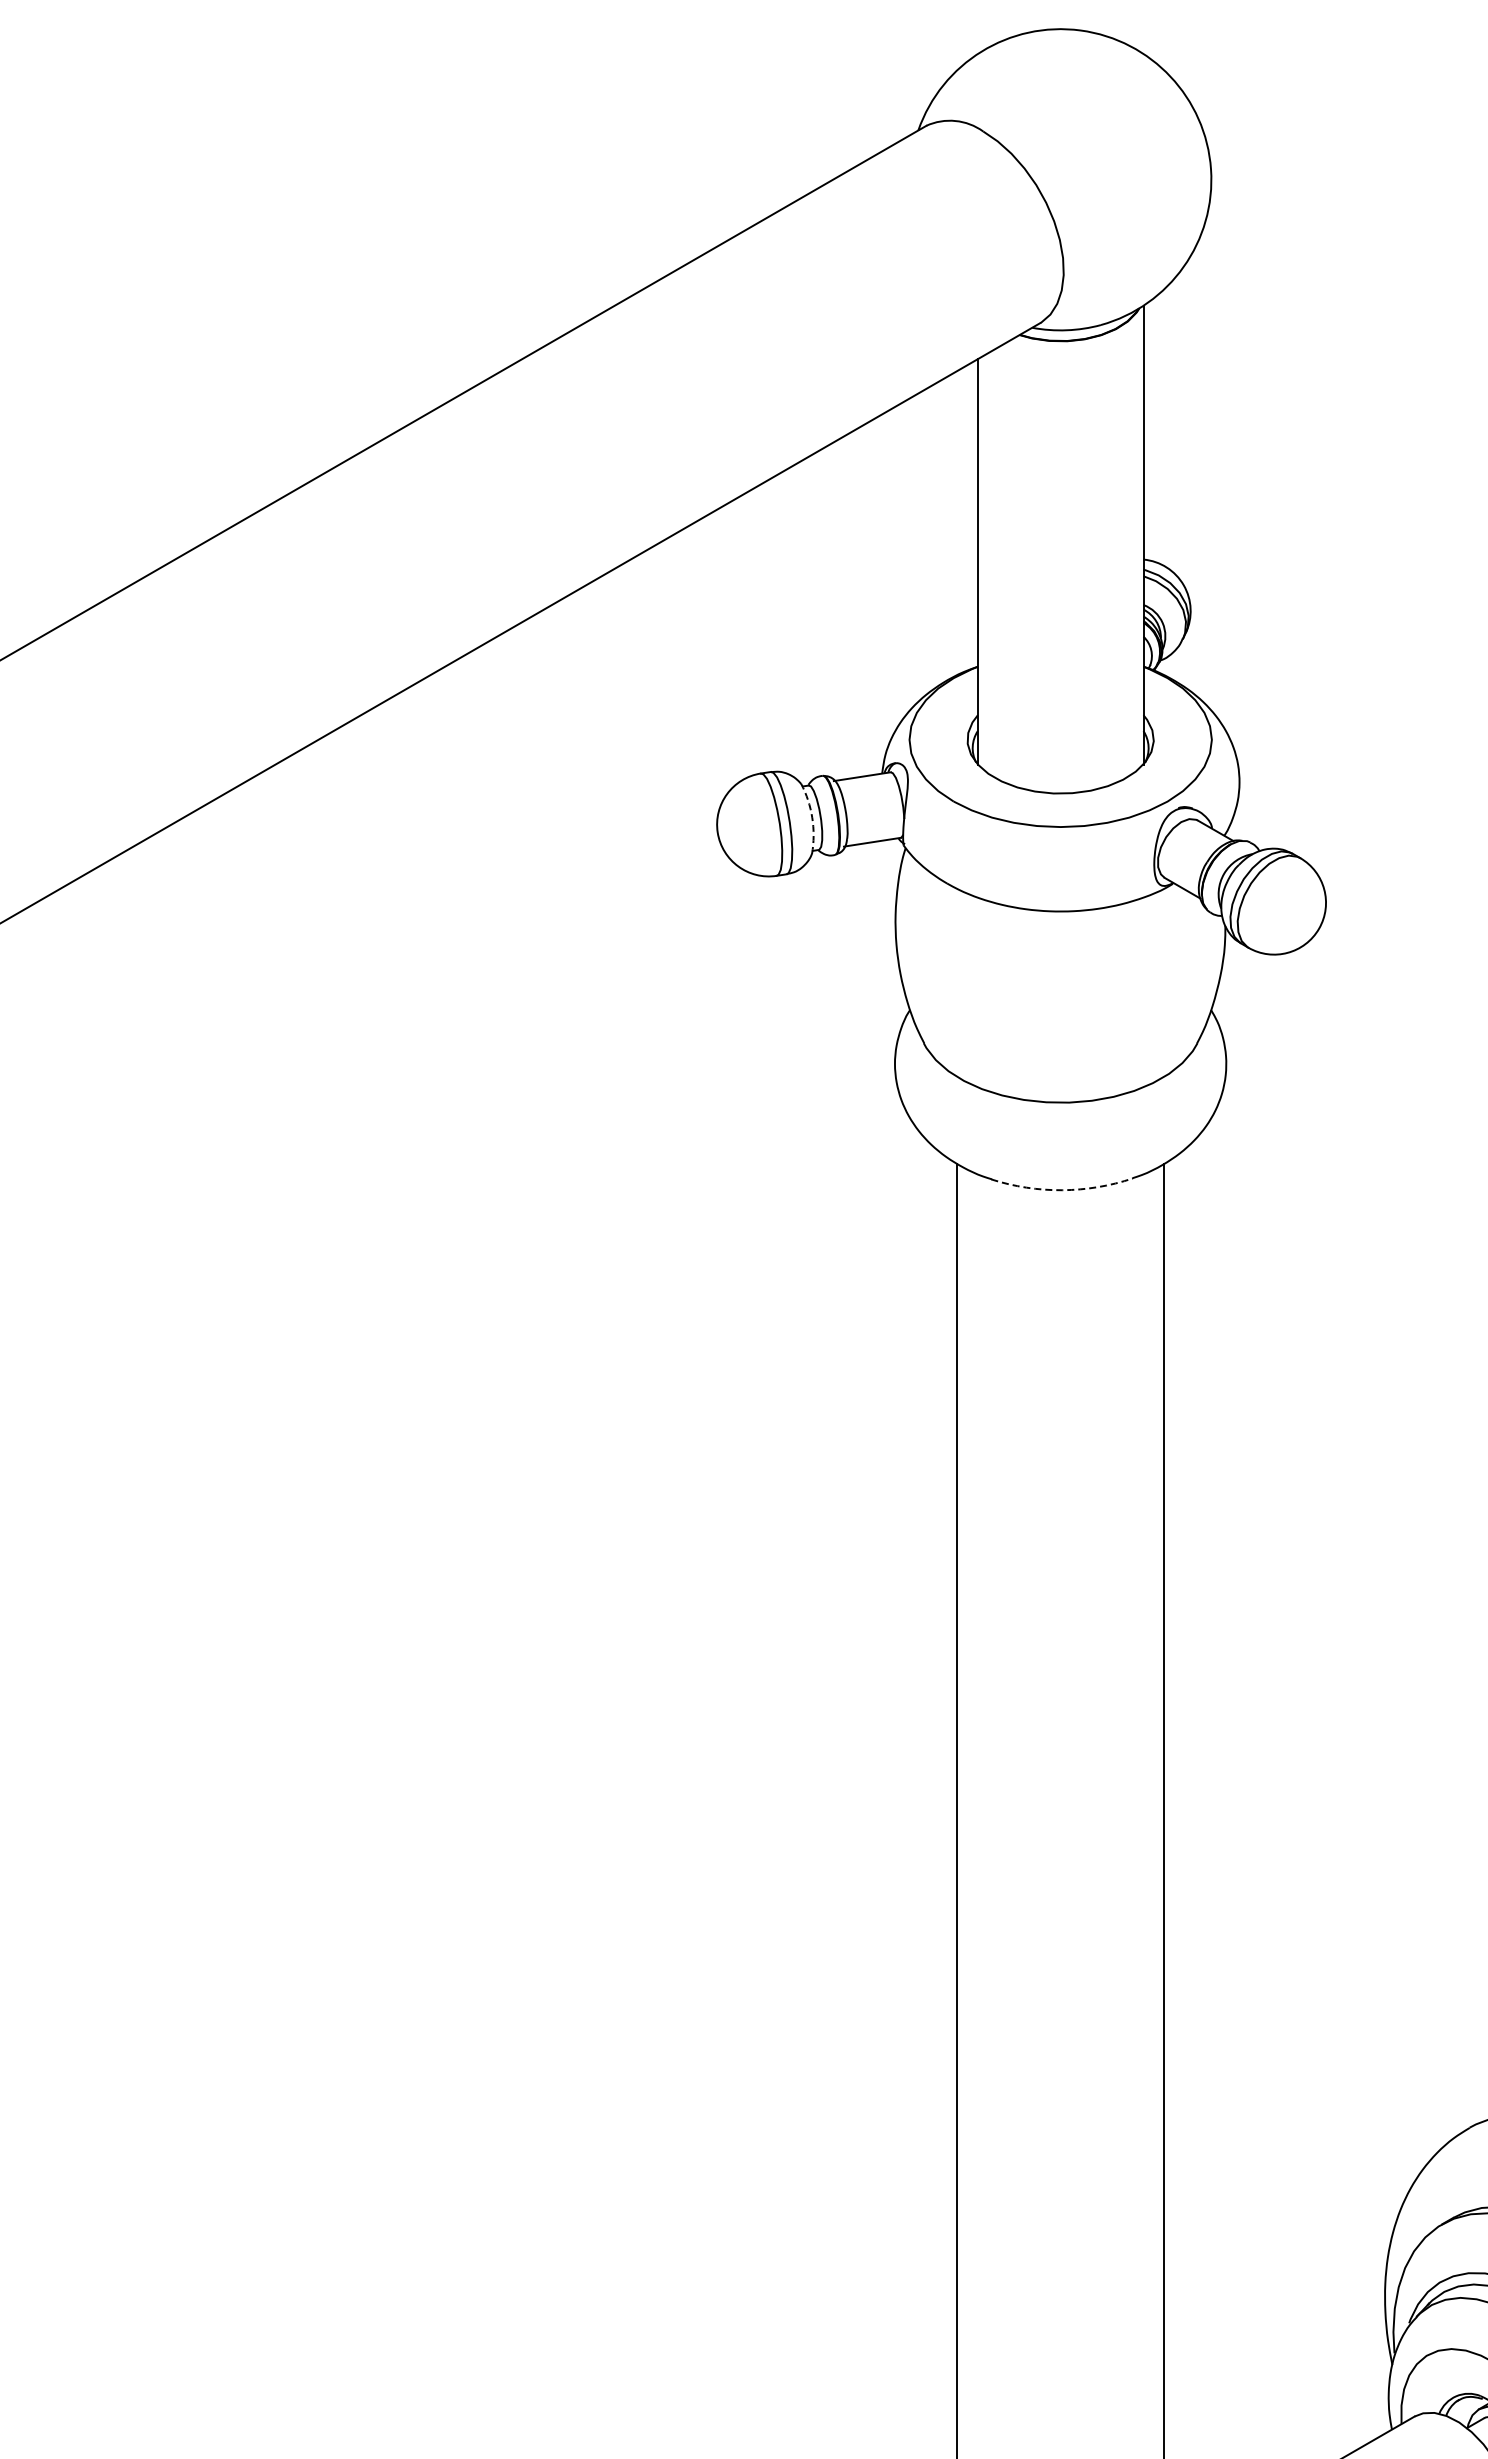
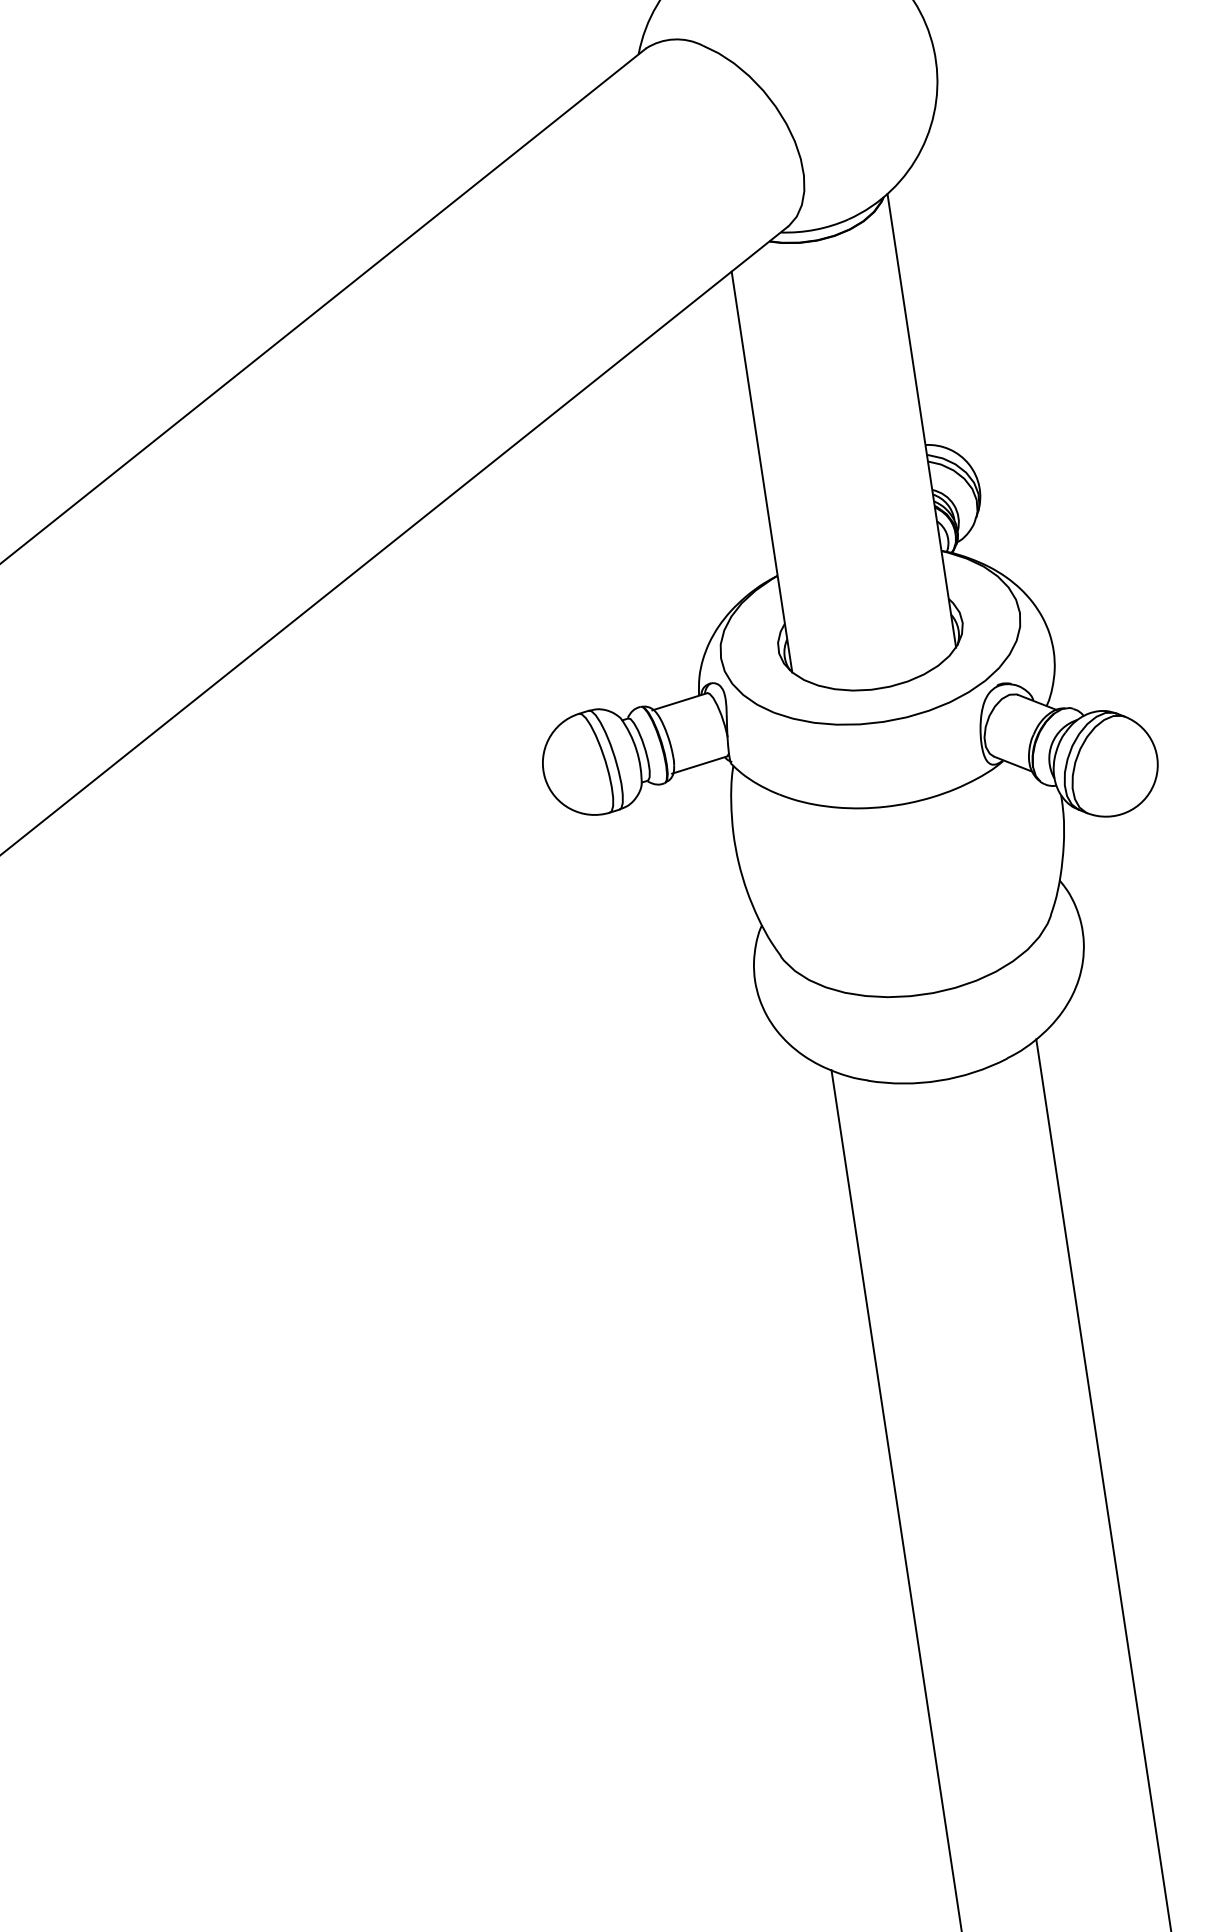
arc: (812, 817) -> (636, 749), dashed -> solid
arc: (1062, 1190) -> (939, 1080), dashed -> solid

